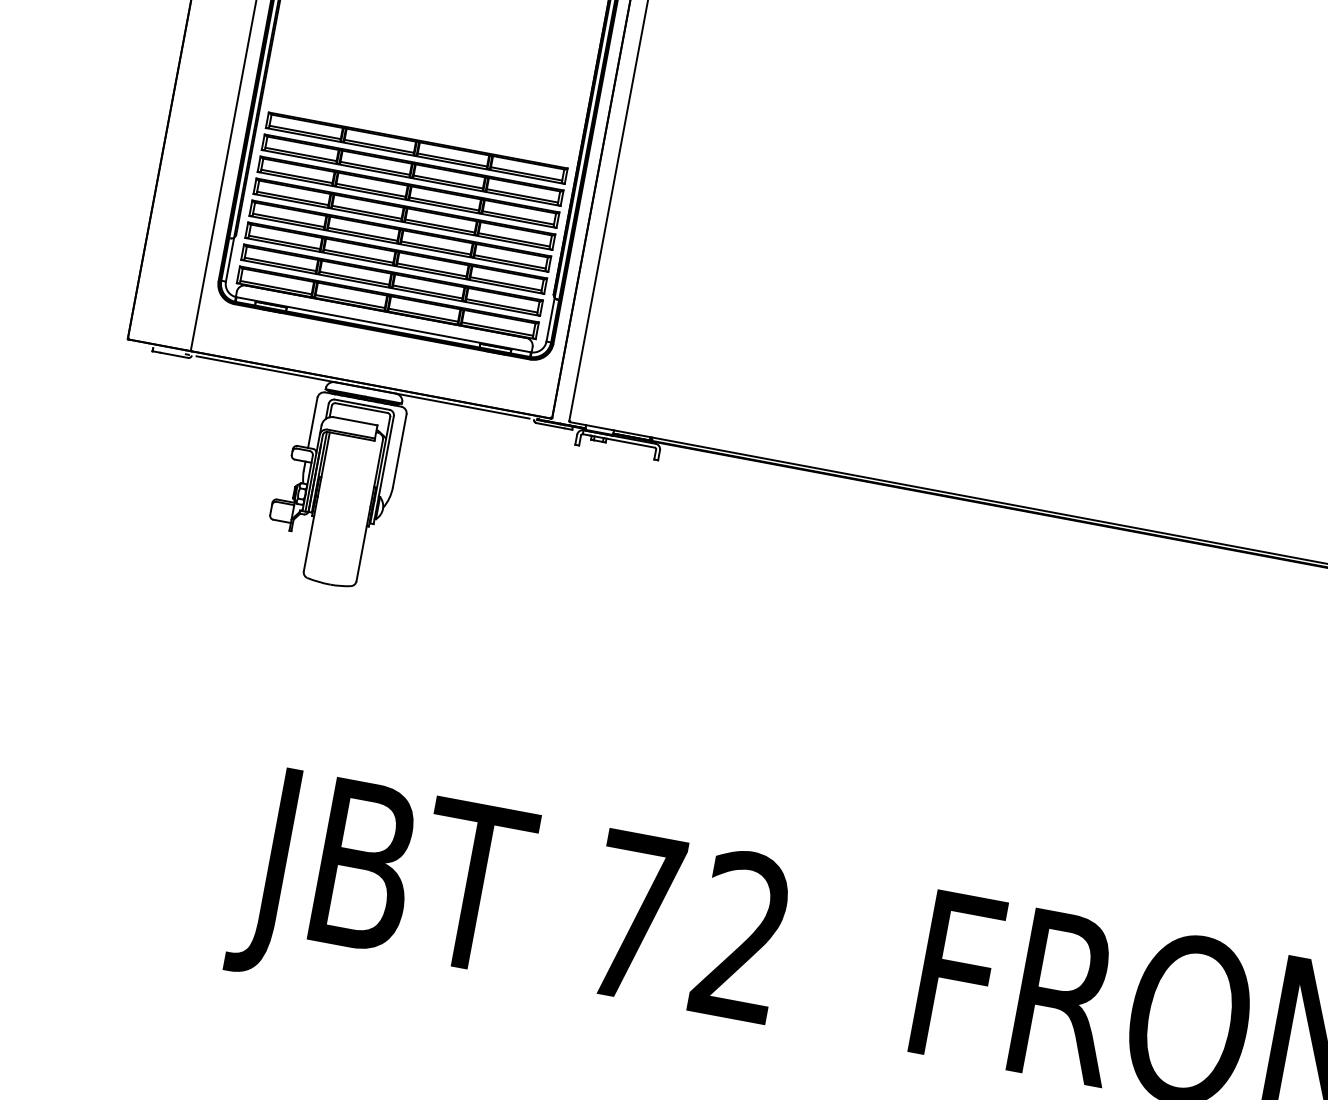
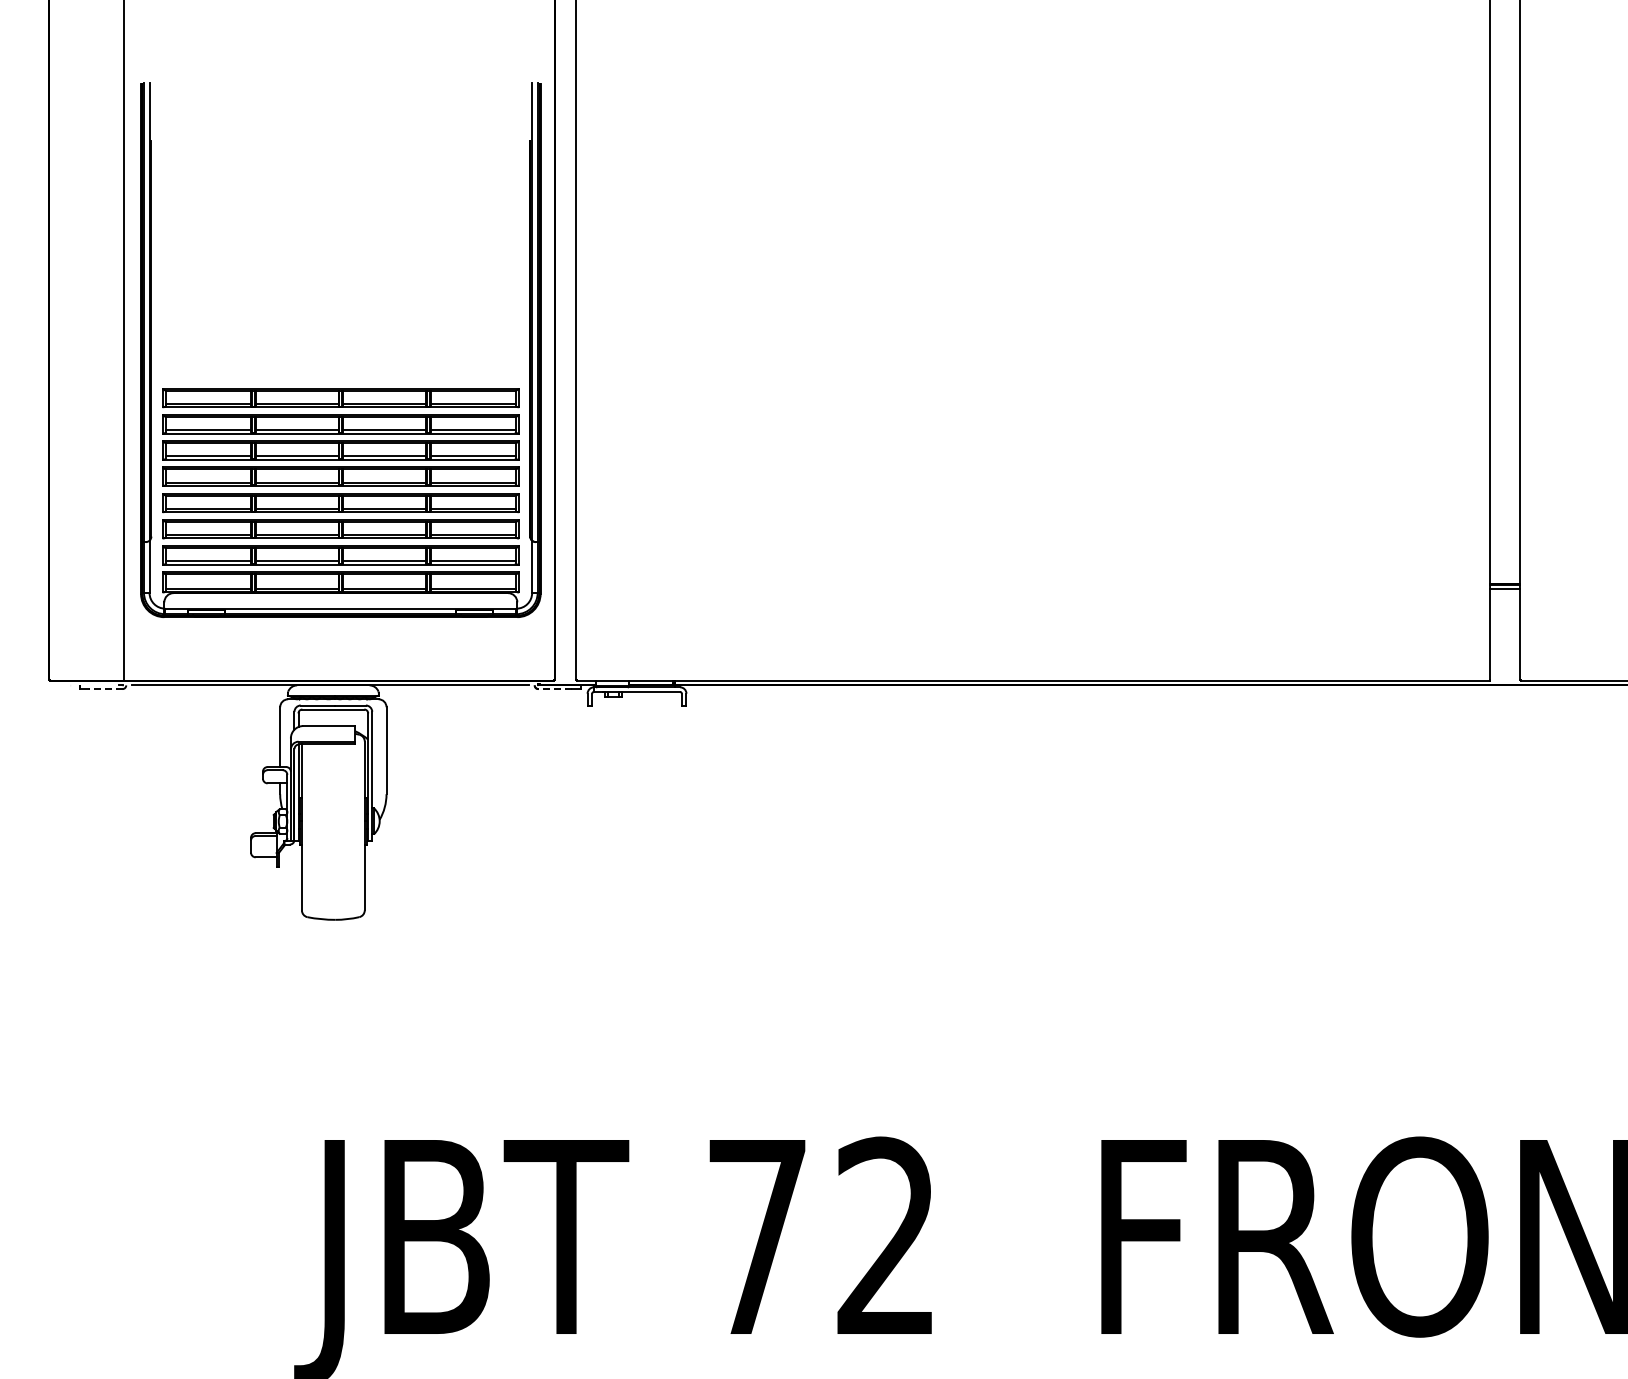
line: (173, 355) -> (105, 689), solid -> dashed
line: (550, 426) -> (555, 689), solid -> dashed

